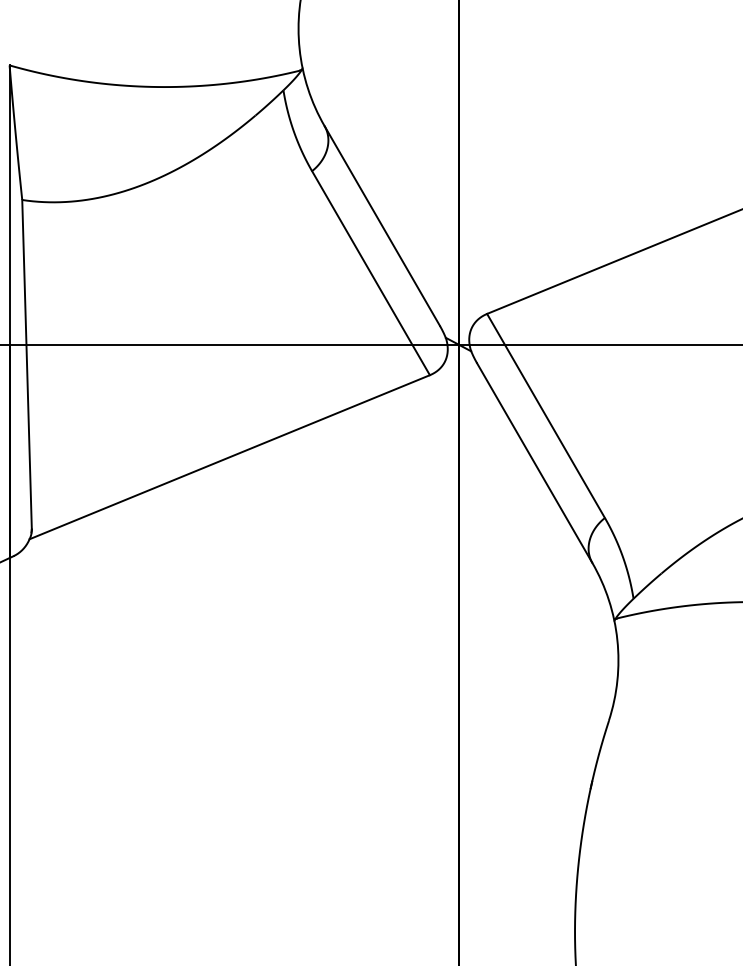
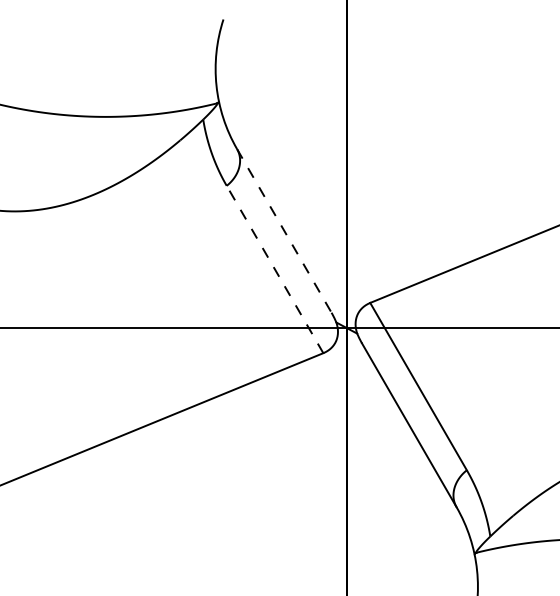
line: (382, 226) -> (284, 231), solid -> dashed
line: (371, 273) -> (275, 269), solid -> dashed

